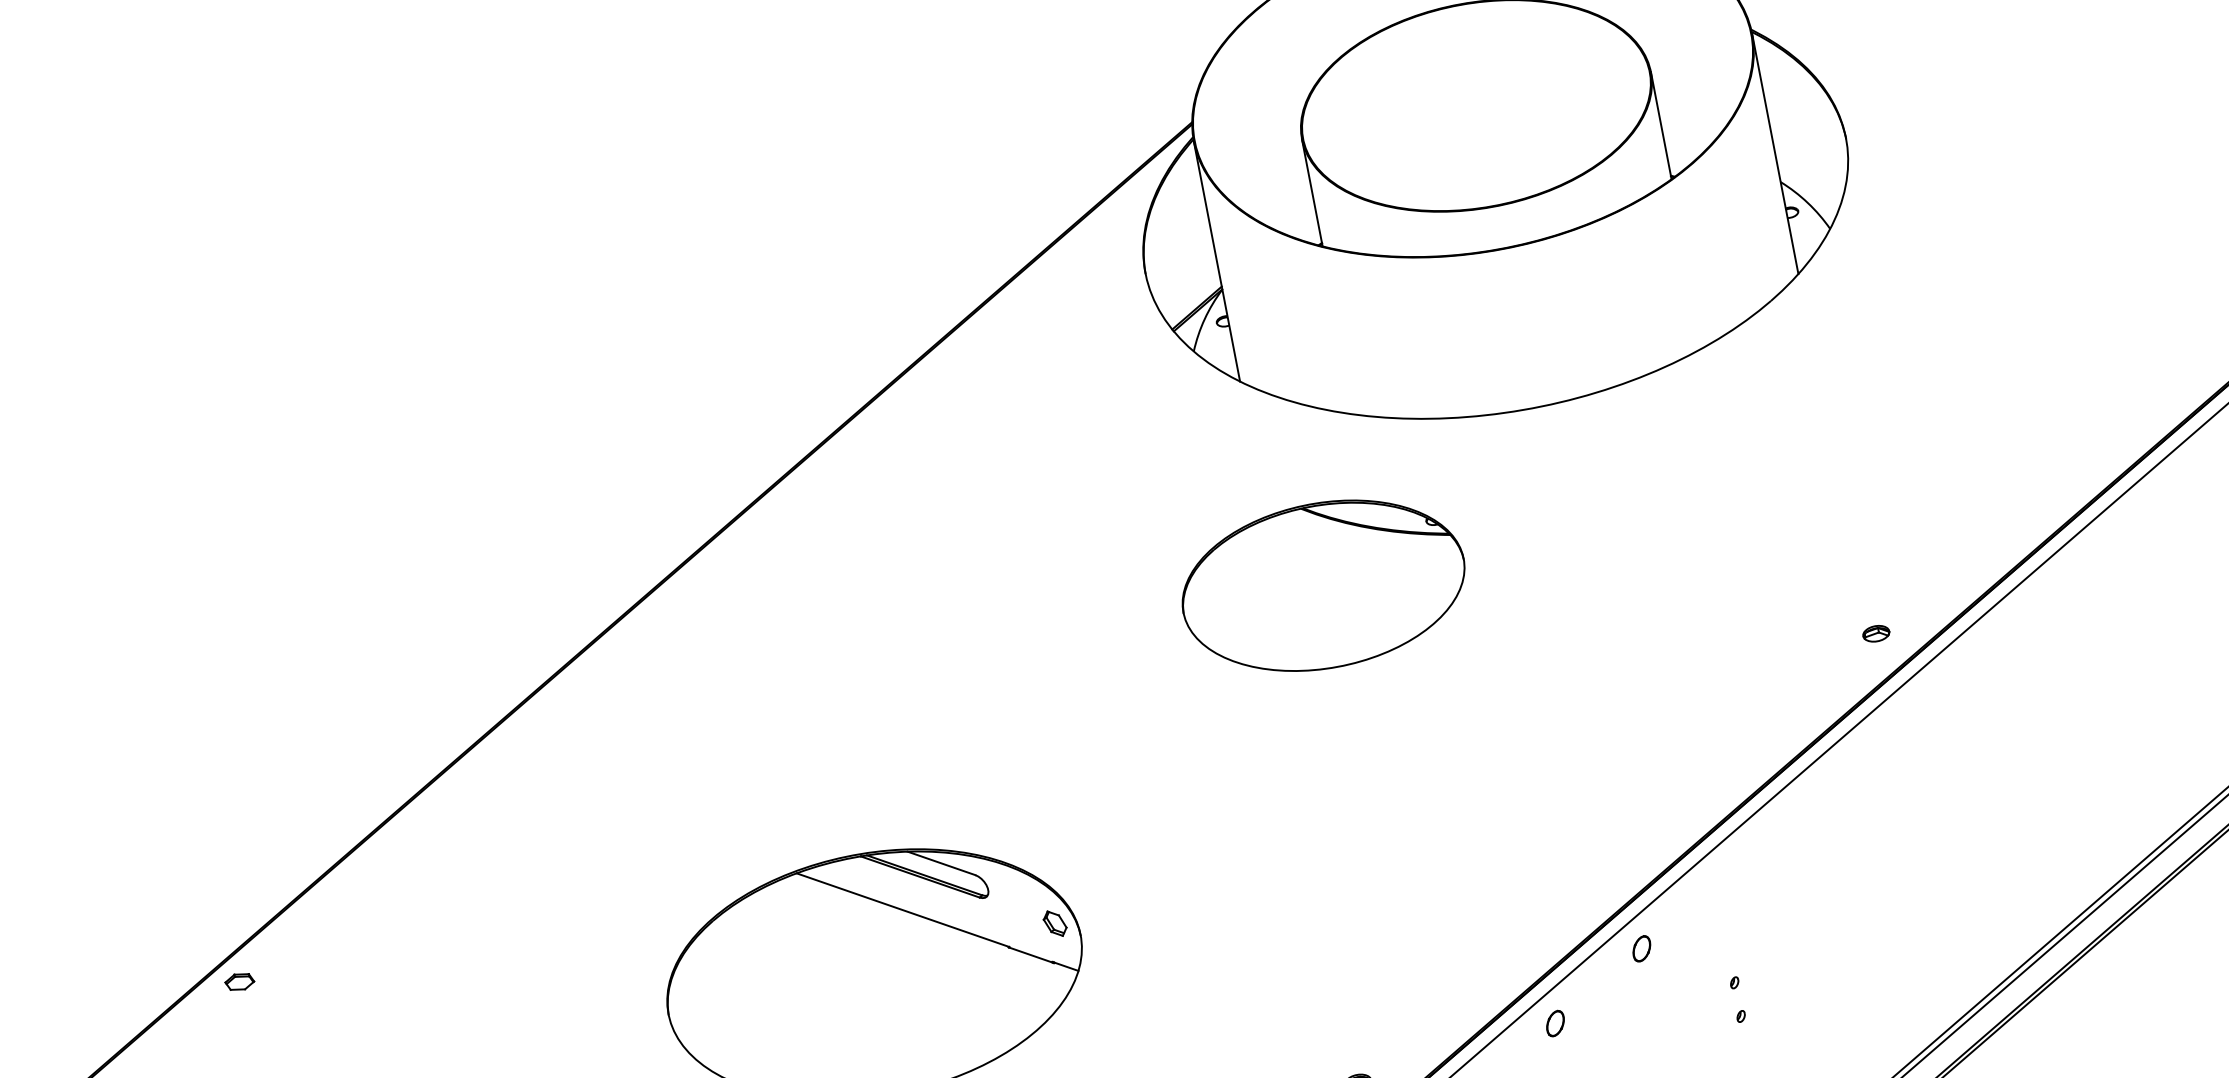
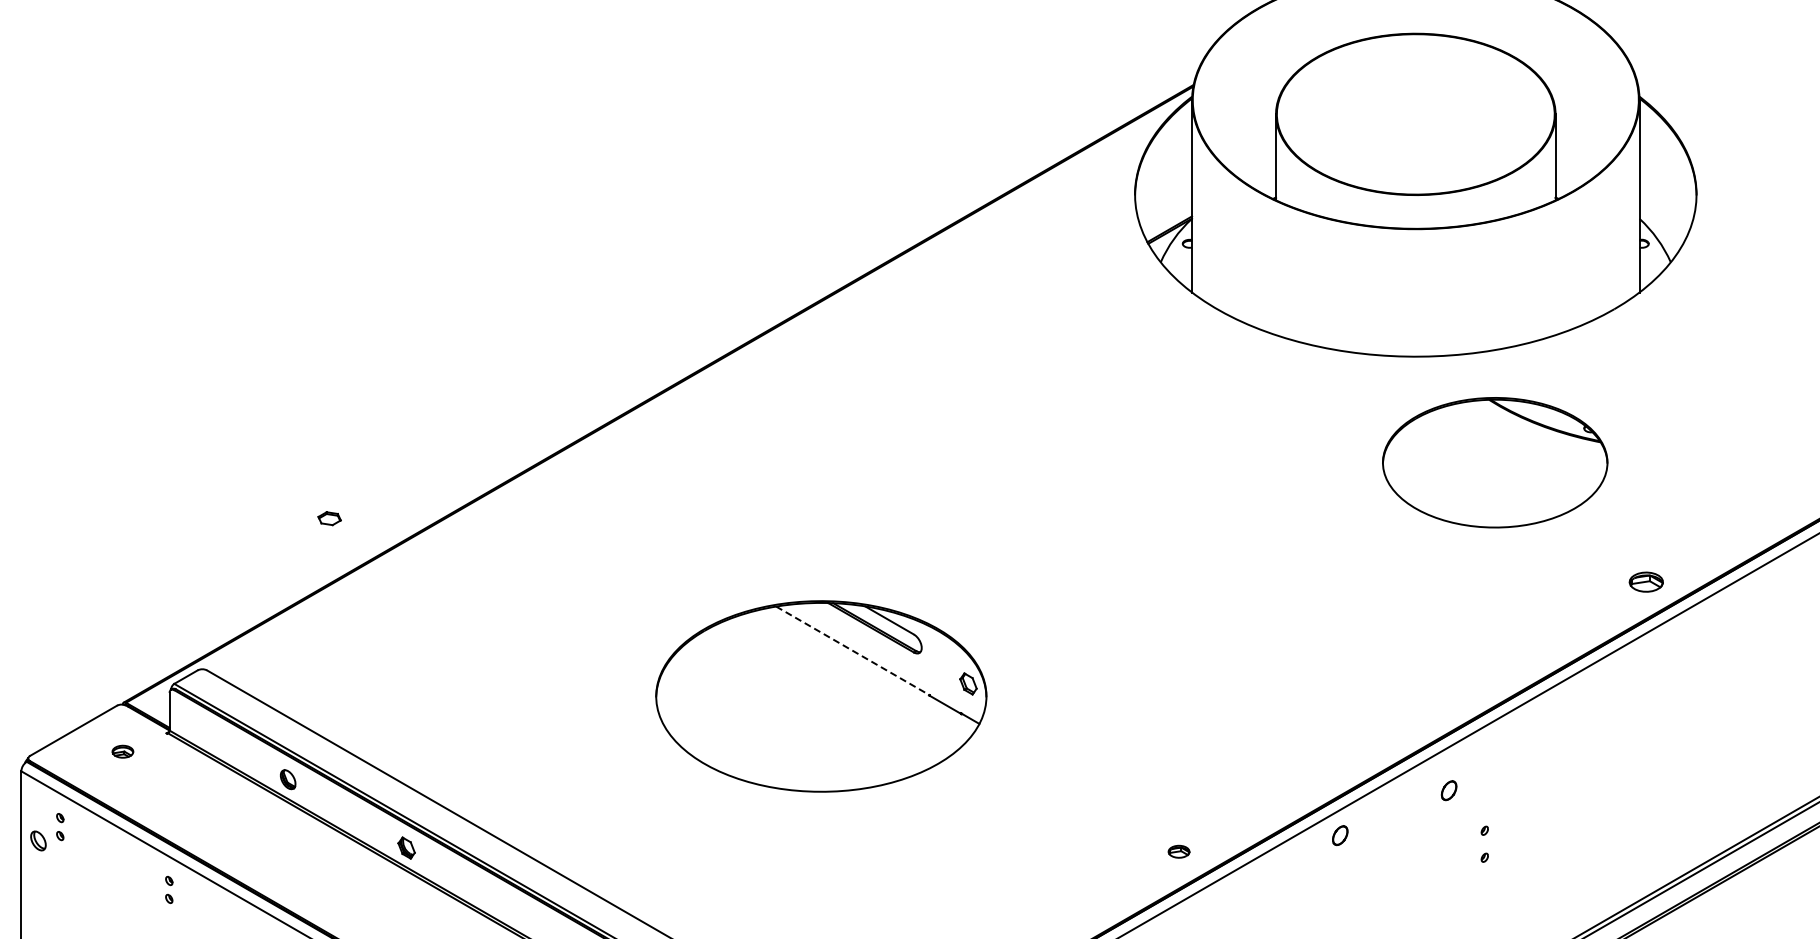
part: (1323, 585) -> (1495, 462), moved
part: (1875, 633) -> (1645, 581), size x1.6
line: (902, 909) -> (852, 650), solid -> dashed
part: (1641, 948) -> (1448, 790), moved
part: (239, 981) -> (329, 518), moved

